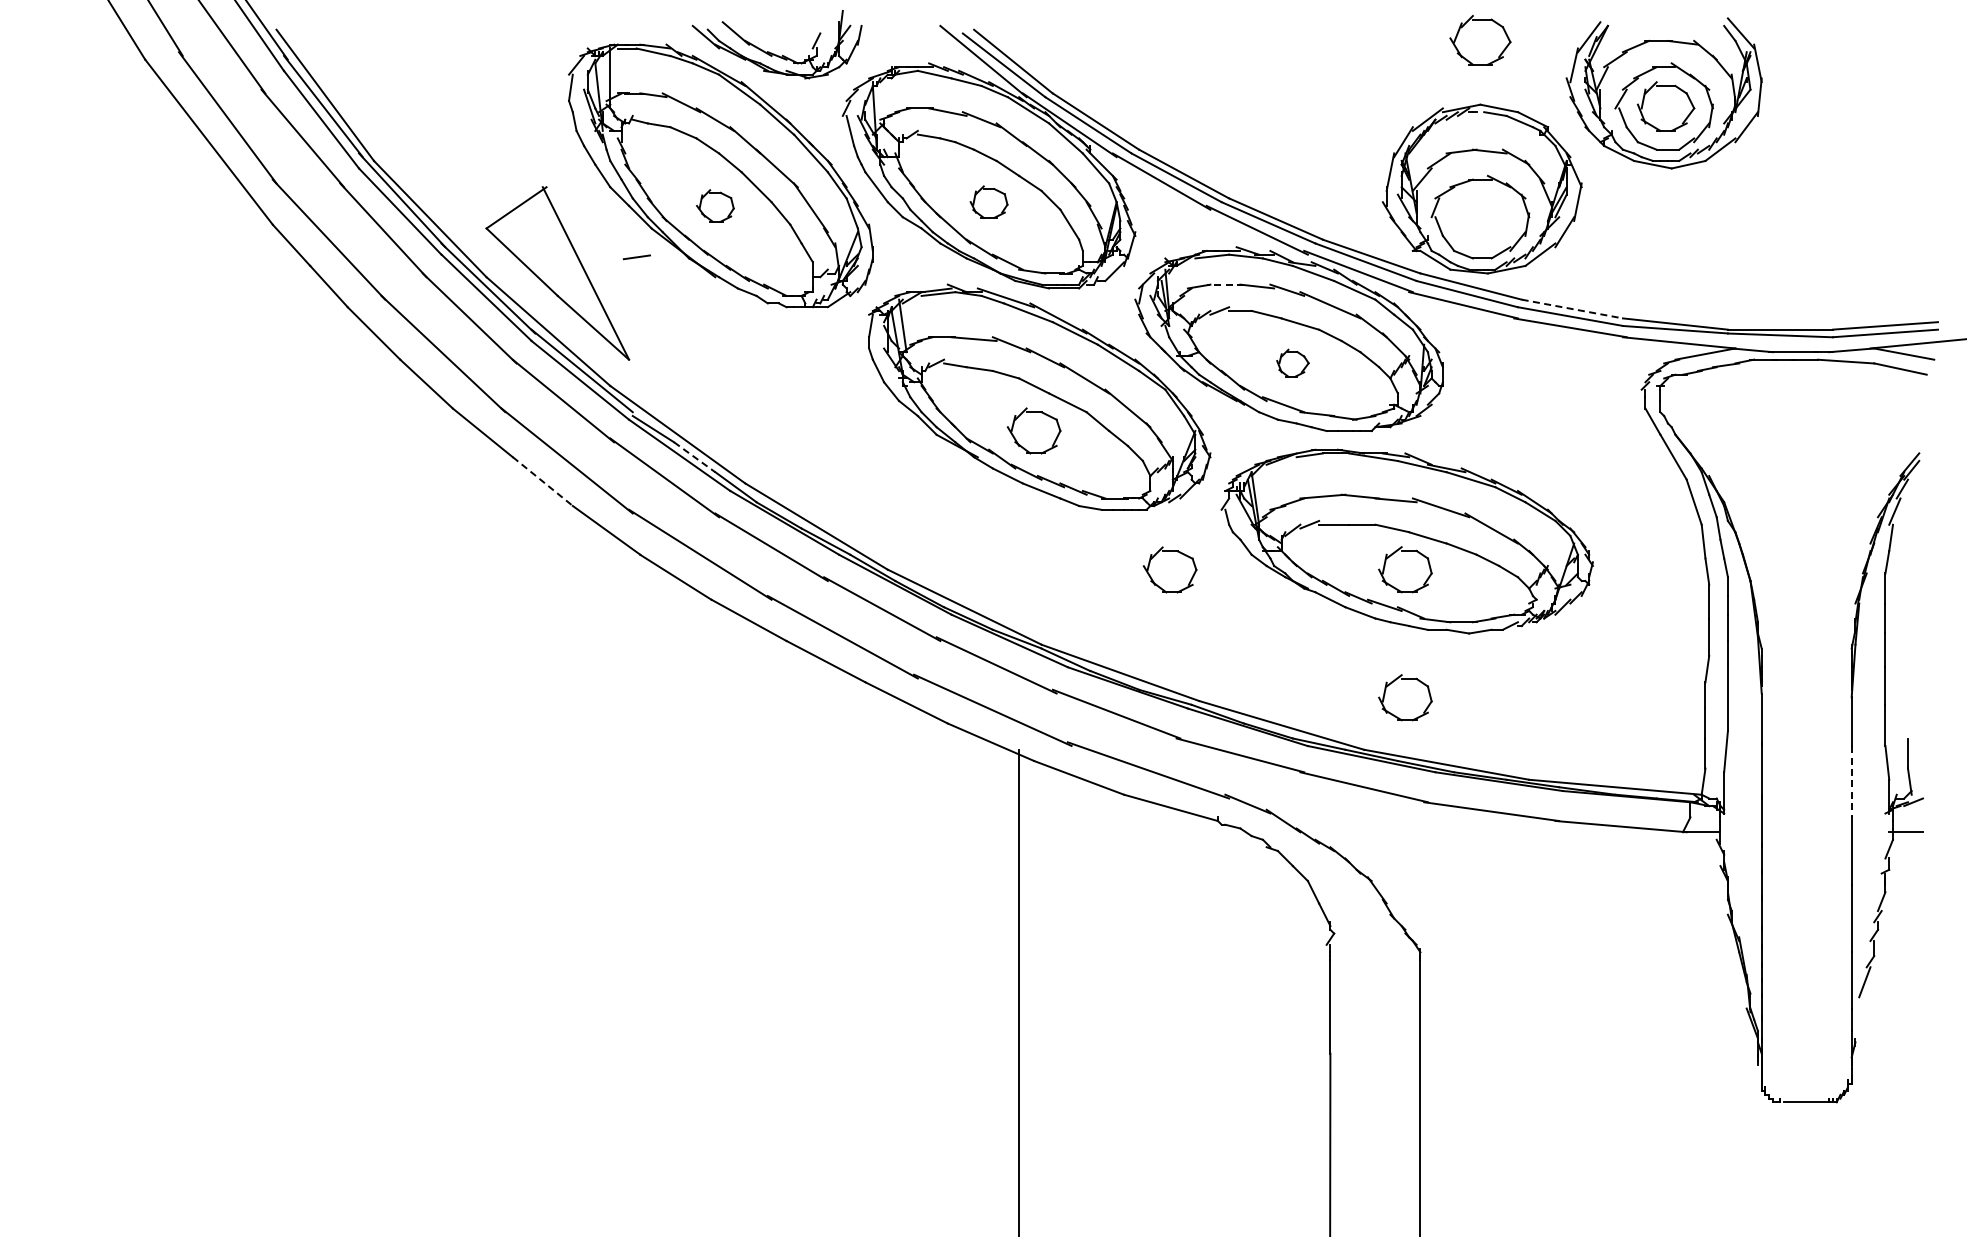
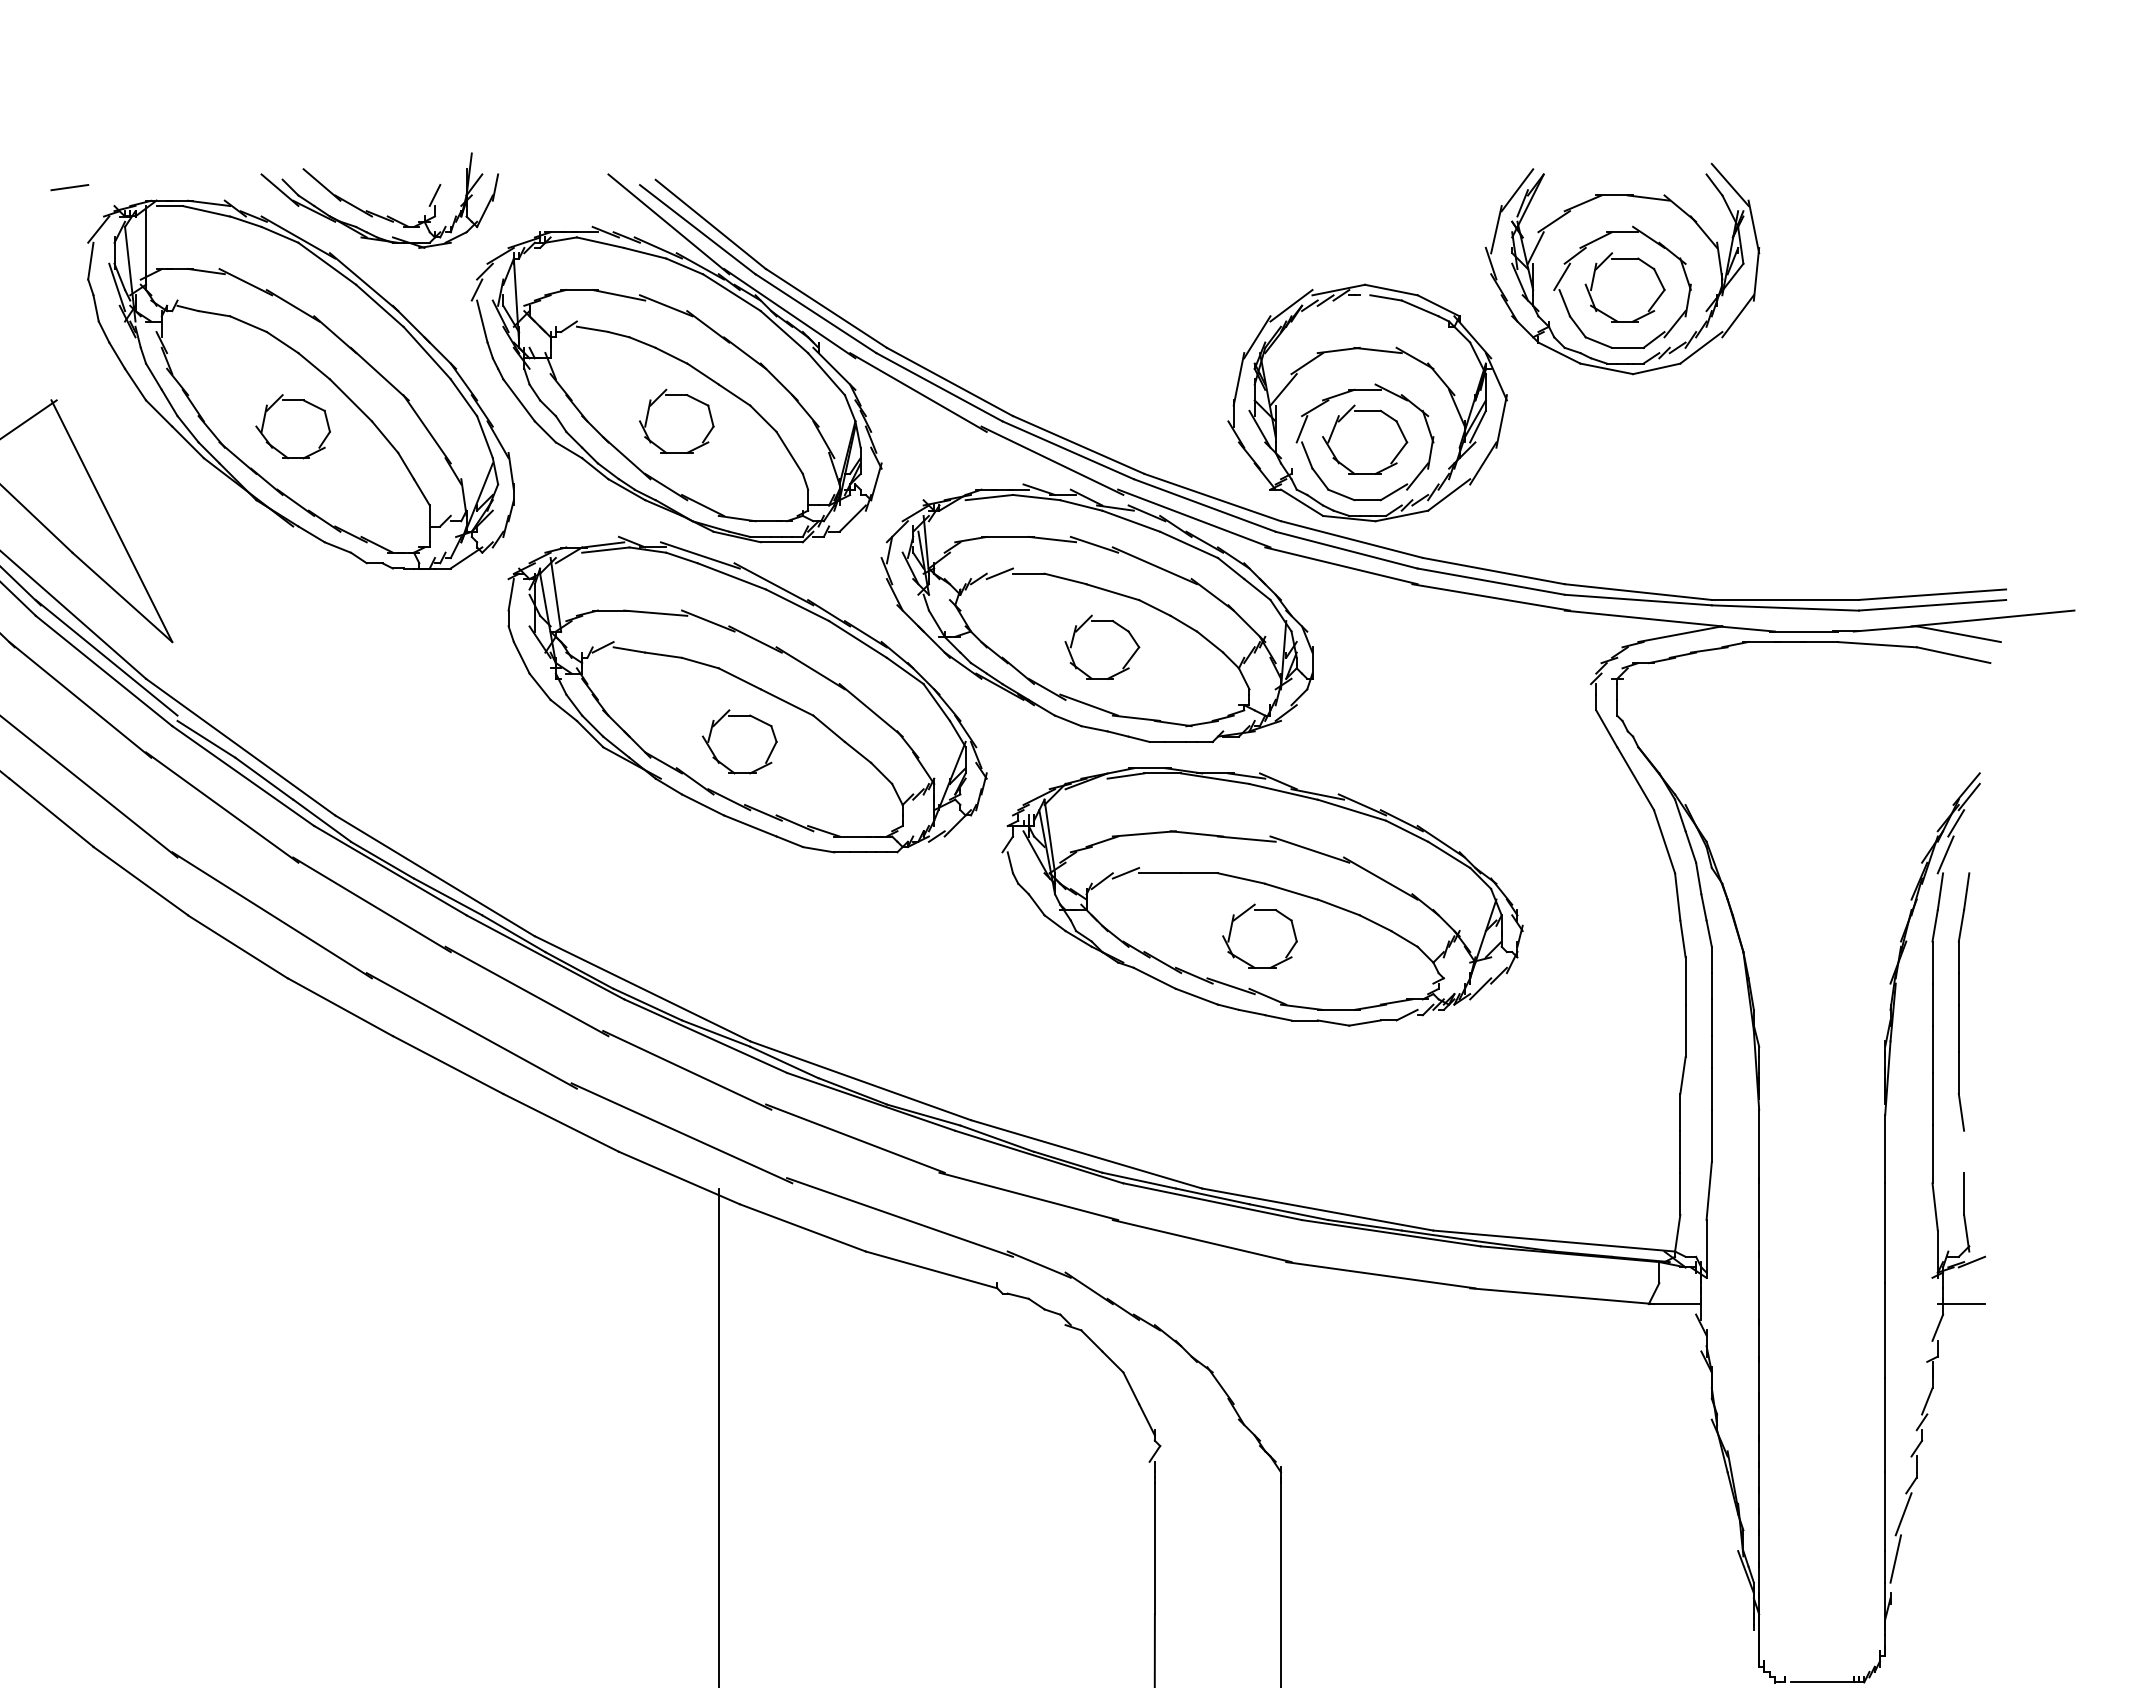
part: (1480, 40) -> (1365, 440), moved
part: (988, 201) -> (675, 420), size x1.43
part: (715, 205) -> (293, 426), size x1.43
line: (636, 257) -> (69, 187), moved
line: (1225, 284) -> (1007, 536), dashed -> solid
line: (1572, 309) -> (1494, 571), dashed -> solid
part: (1292, 362) -> (1101, 645), size x1.67
line: (695, 457) -> (265, 779), dashed -> solid
line: (542, 481) -> (51, 812), dashed -> solid
part: (1169, 569) -> (929, 935), removed
part: (1907, 616) -> (1963, 1001), added
part: (1405, 697) -> (1260, 1115), removed
line: (1851, 781) -> (1884, 1232), dashed -> solid
line: (1858, 1014) -> (1894, 1559), added

